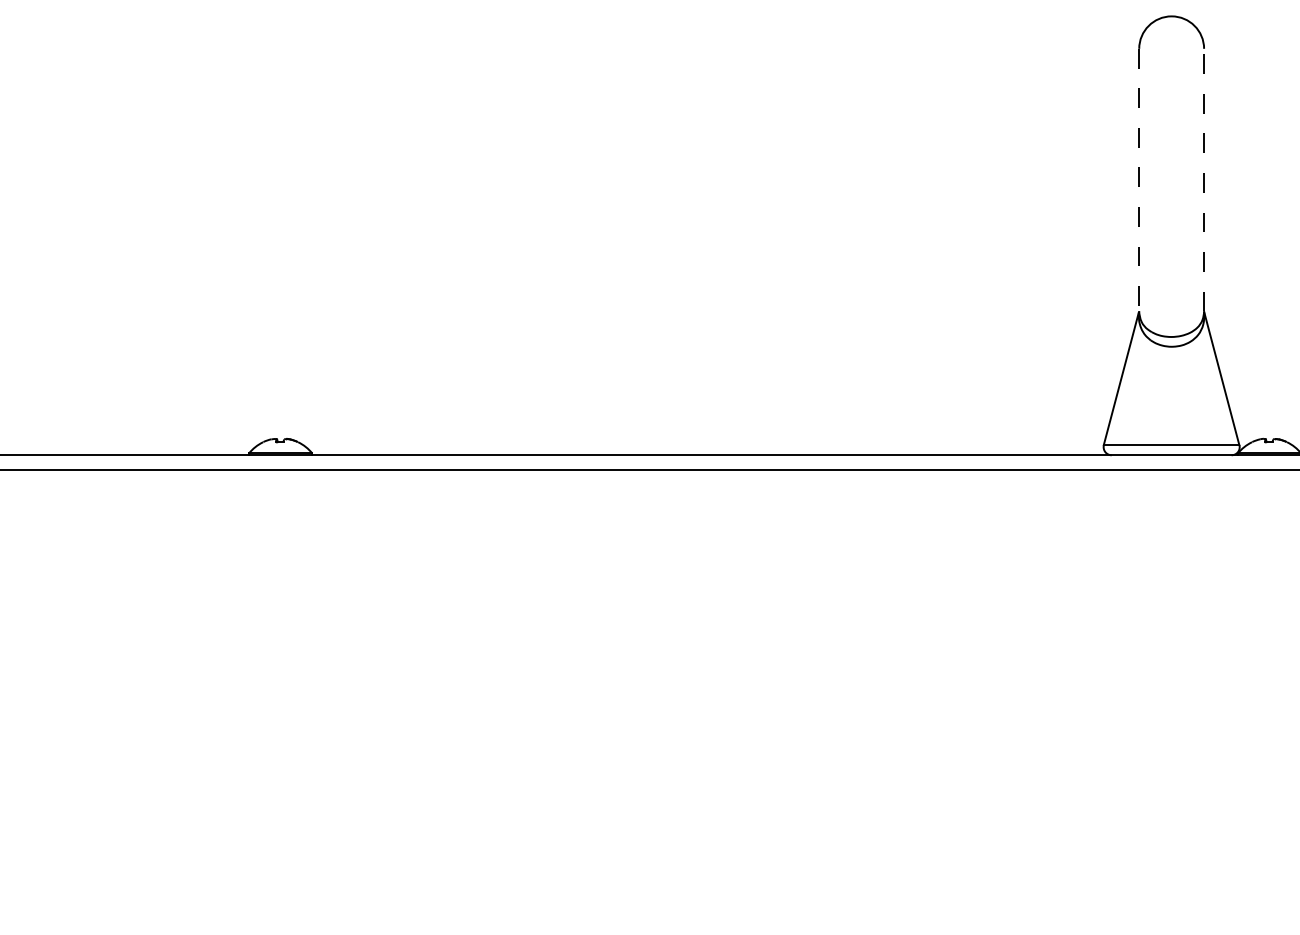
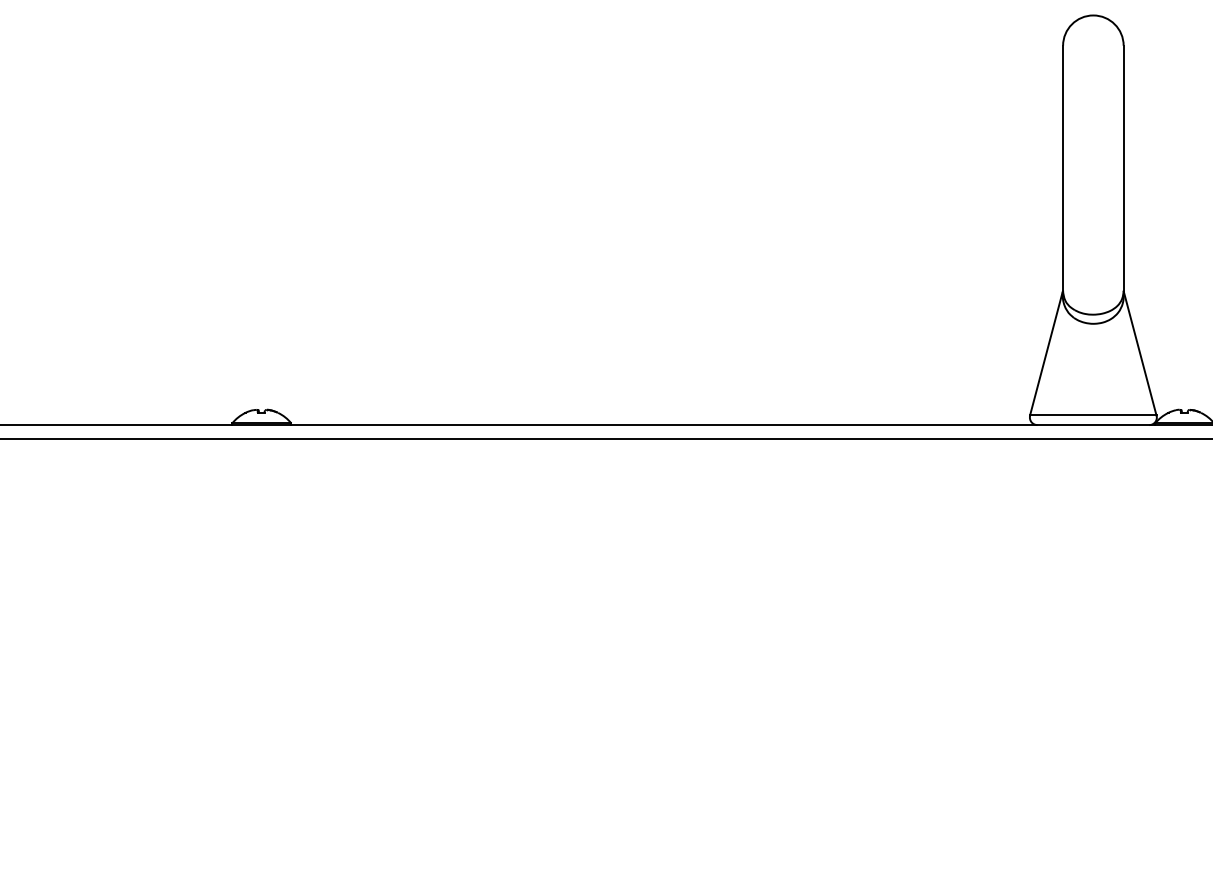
line: (1204, 179) -> (1124, 167), dashed -> solid
line: (1139, 180) -> (1063, 168), dashed -> solid

